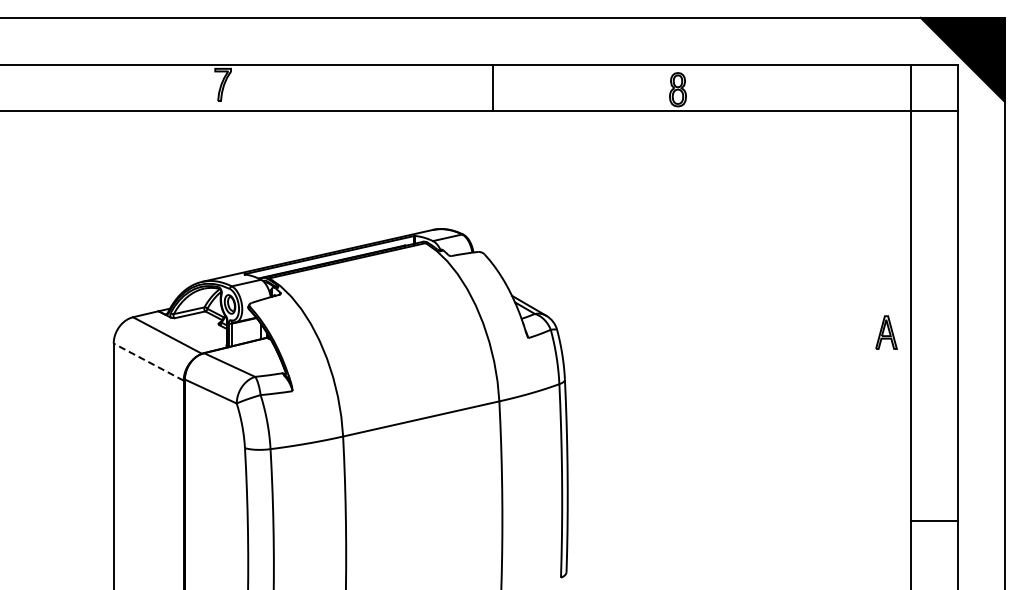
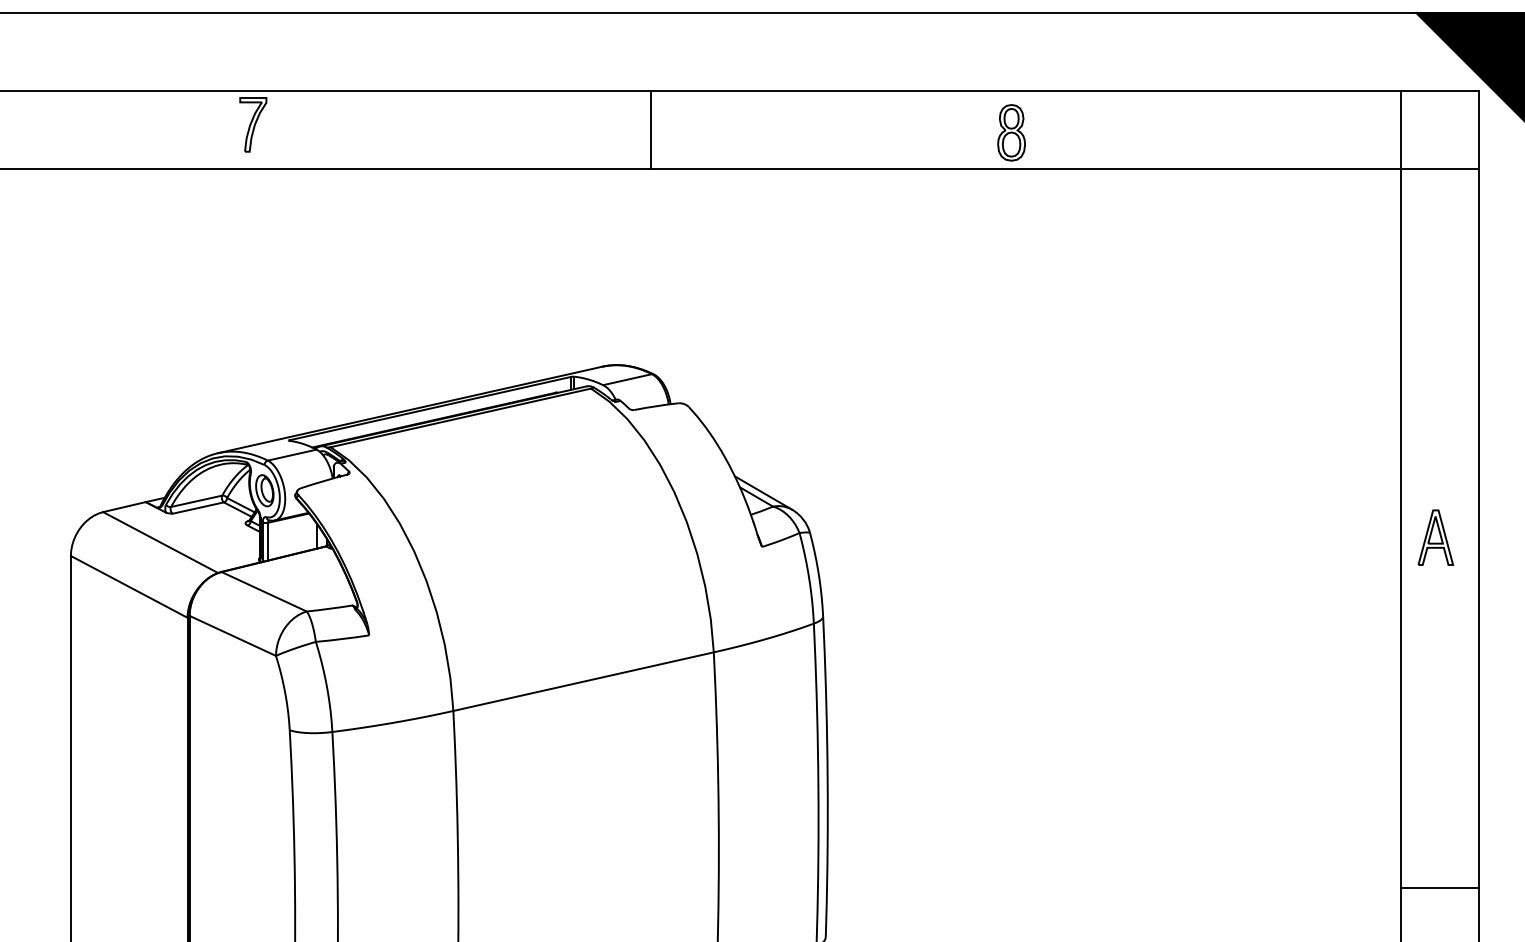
line: (493, 87) -> (650, 129), moved
part: (886, 332) -> (1435, 537), moved
line: (148, 362) -> (128, 587), dashed -> solid
line: (934, 521) -> (1439, 889), moved

